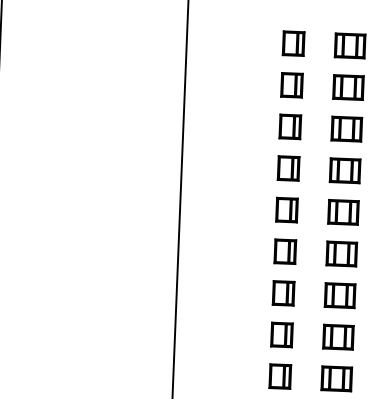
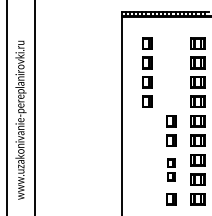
part: (291, 105) -> (147, 72), moved
part: (282, 313) -> (171, 169), size x0.7

